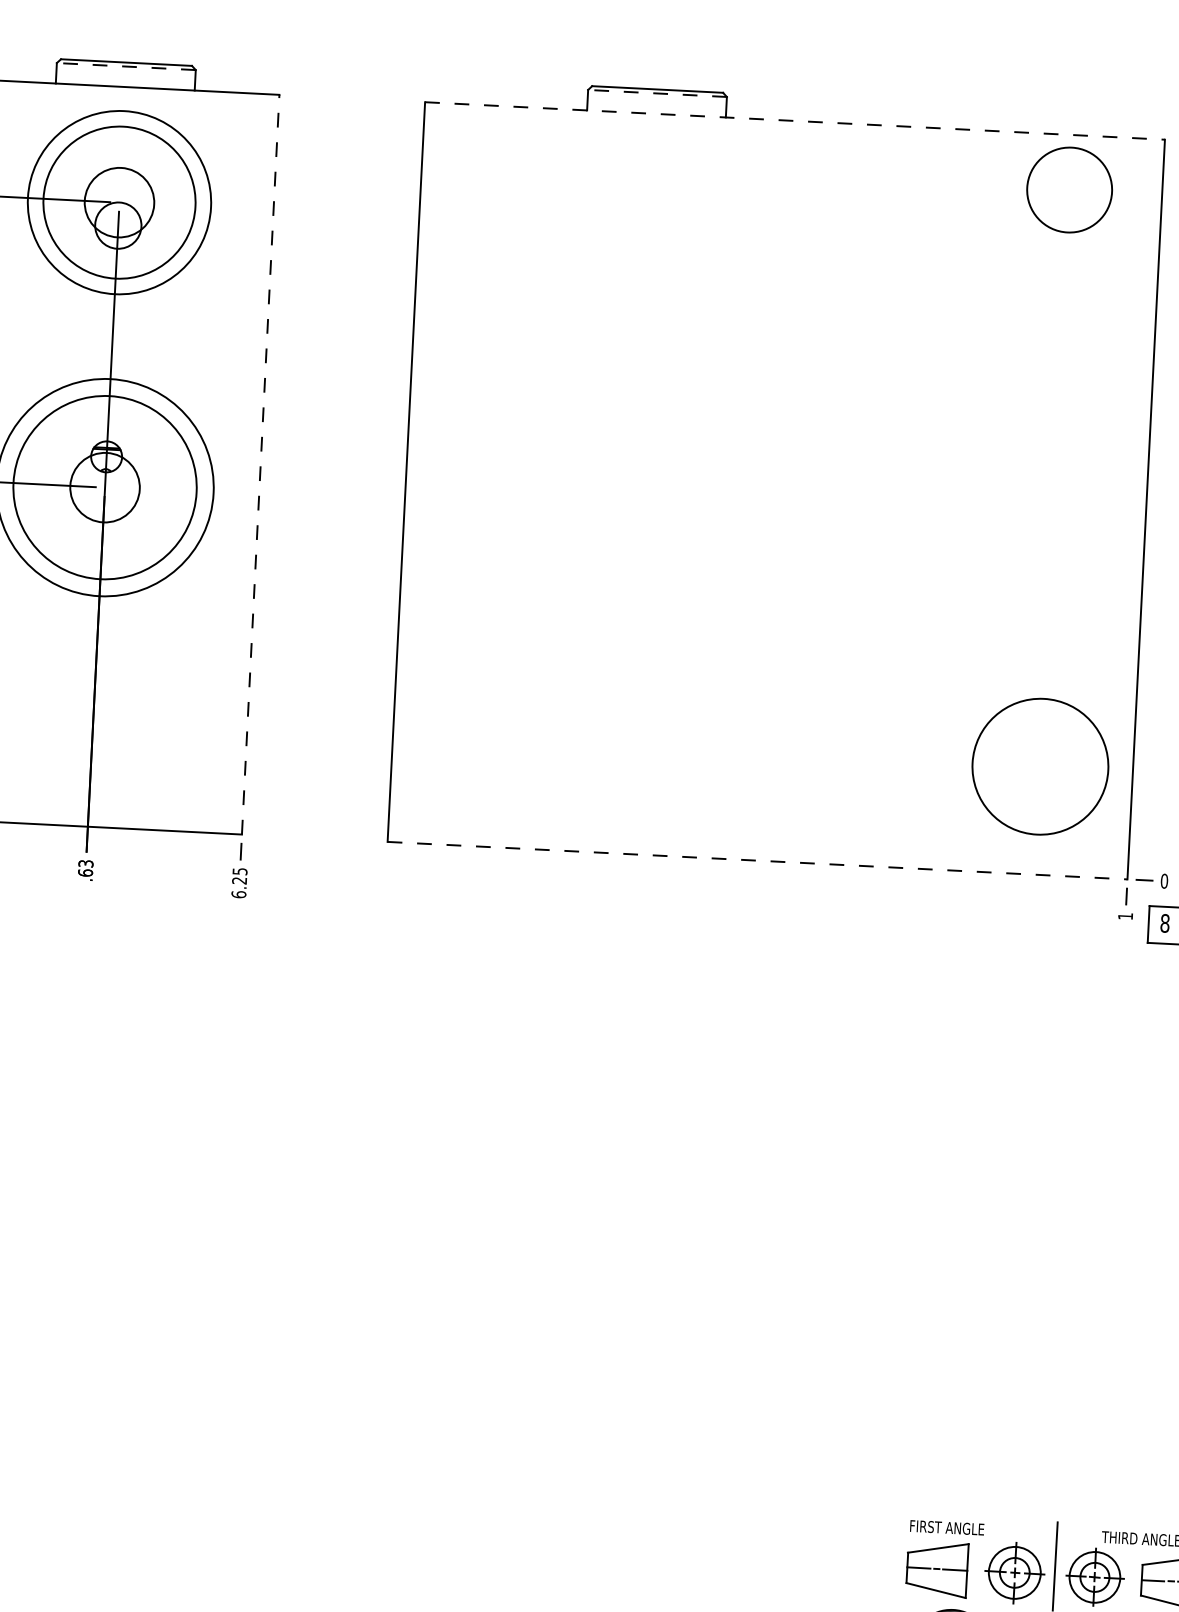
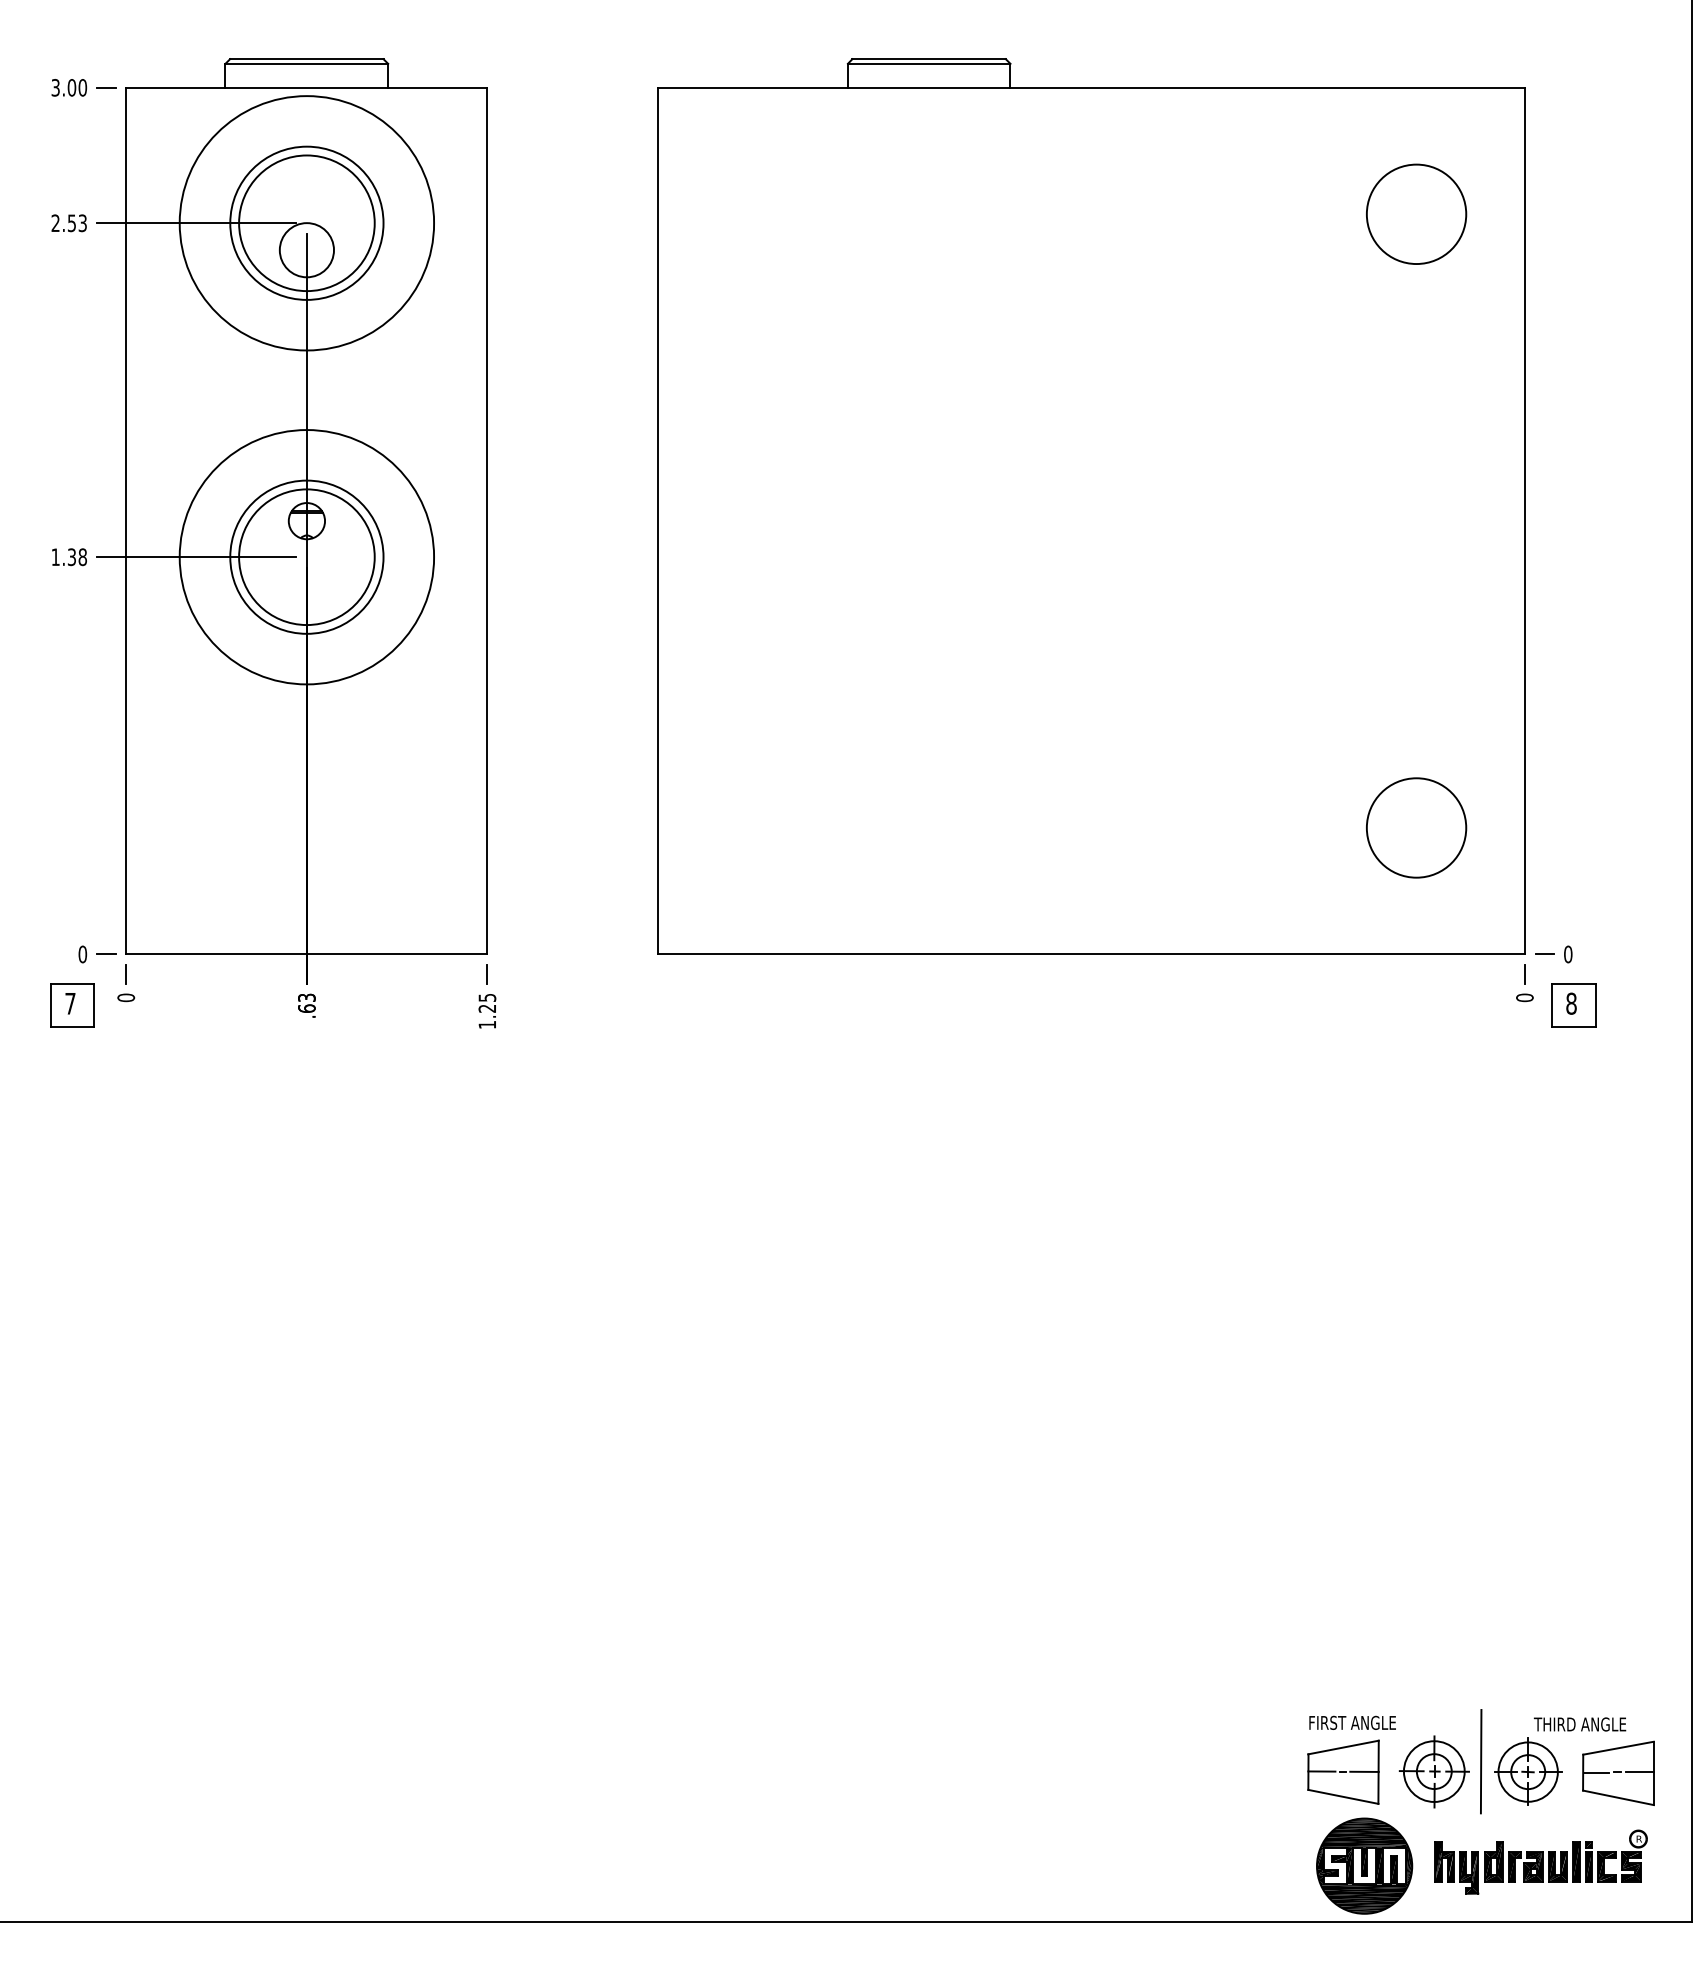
line: (126, 66) -> (306, 63), dashed -> solid
line: (656, 93) -> (928, 63), dashed -> solid
line: (795, 120) -> (1092, 87), dashed -> solid
circle: (1069, 189) -> (1416, 213), moved
circle: (119, 201) -> (306, 222), size x0.71
circle: (119, 202) -> (306, 223), size x1.43
circle: (119, 202) -> (306, 223), size x1.67
line: (260, 464) -> (487, 520), dashed -> solid
circle: (104, 487) -> (306, 556), size x0.71
circle: (104, 487) -> (306, 557), size x1.67
circle: (1040, 766) -> (1416, 827), size x0.62
line: (758, 860) -> (1092, 954), dashed -> solid
text: (239, 894) -> (487, 1024), 6.25 -> 1.25
text: (1125, 916) -> (1524, 997), 1 -> 0

